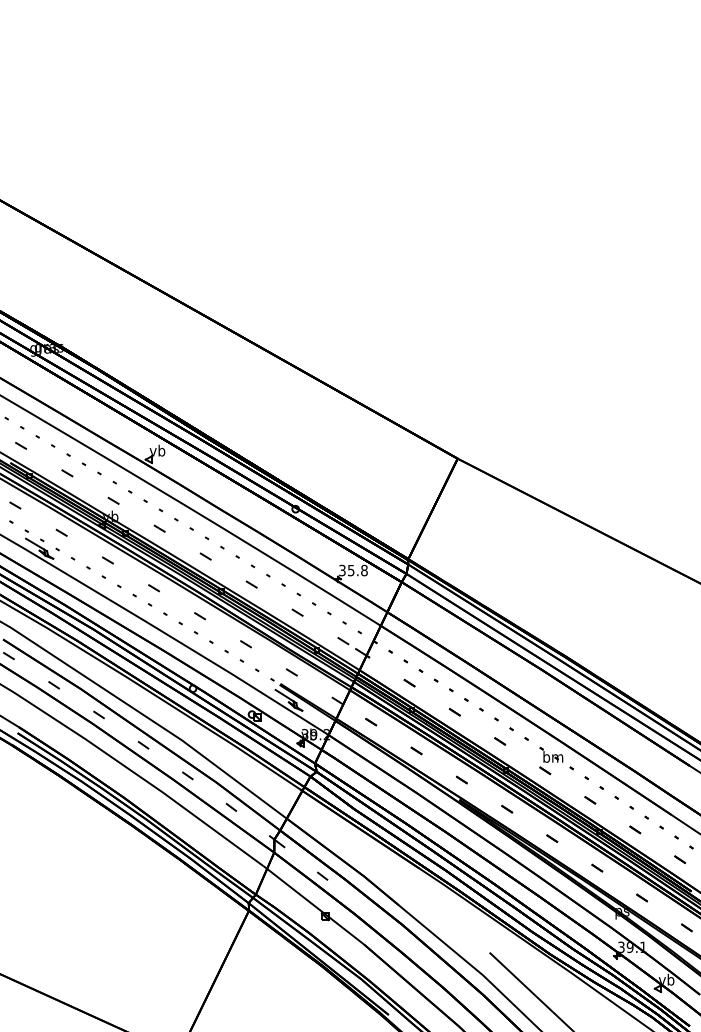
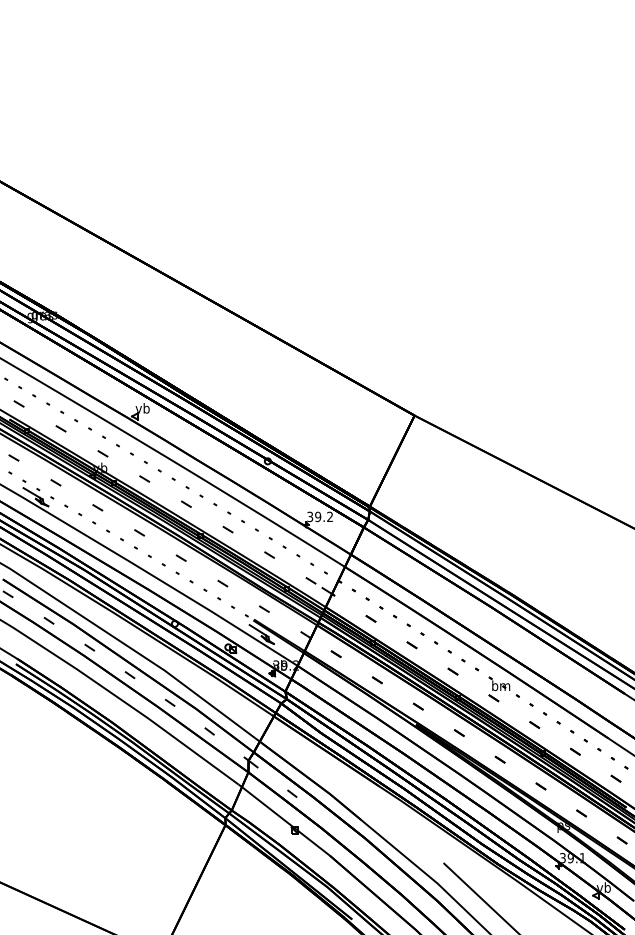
text: (358, 570) -> (324, 516), 35.8 -> 39.2

